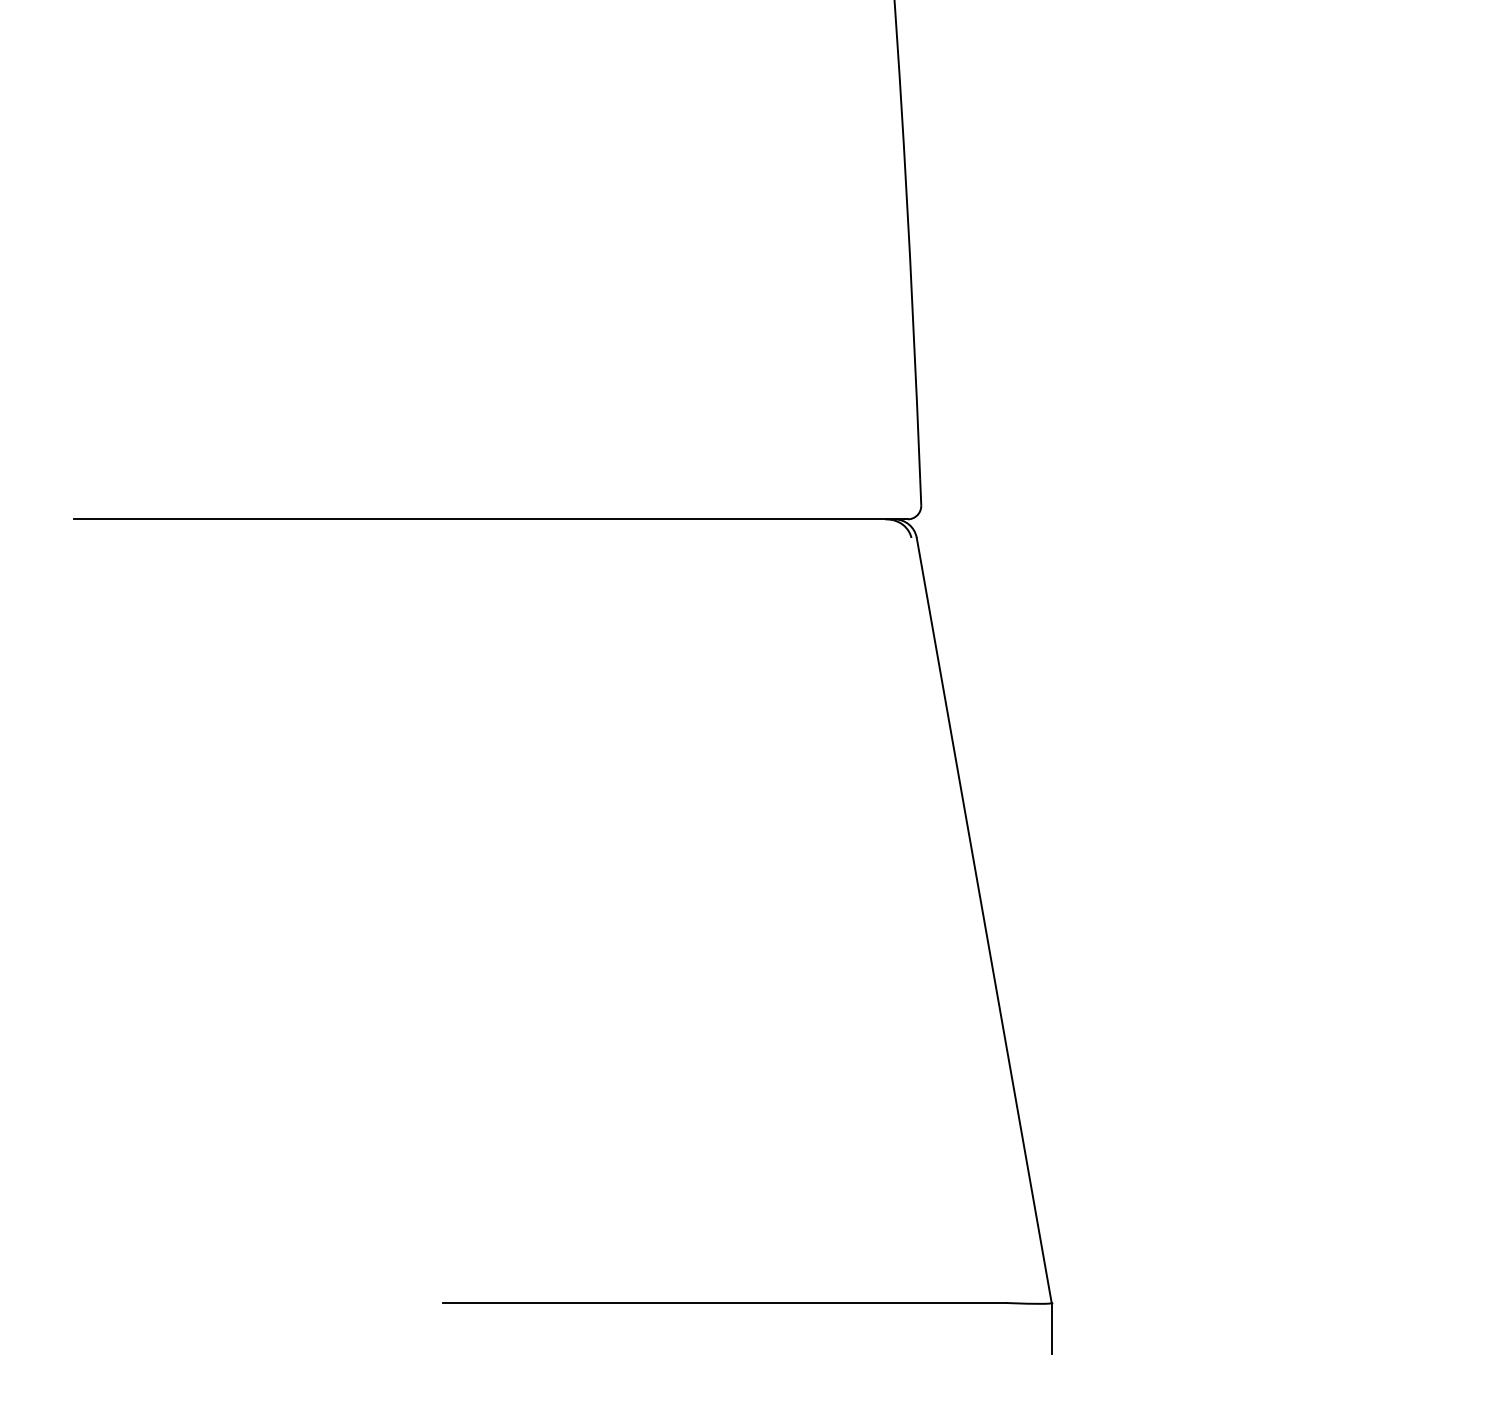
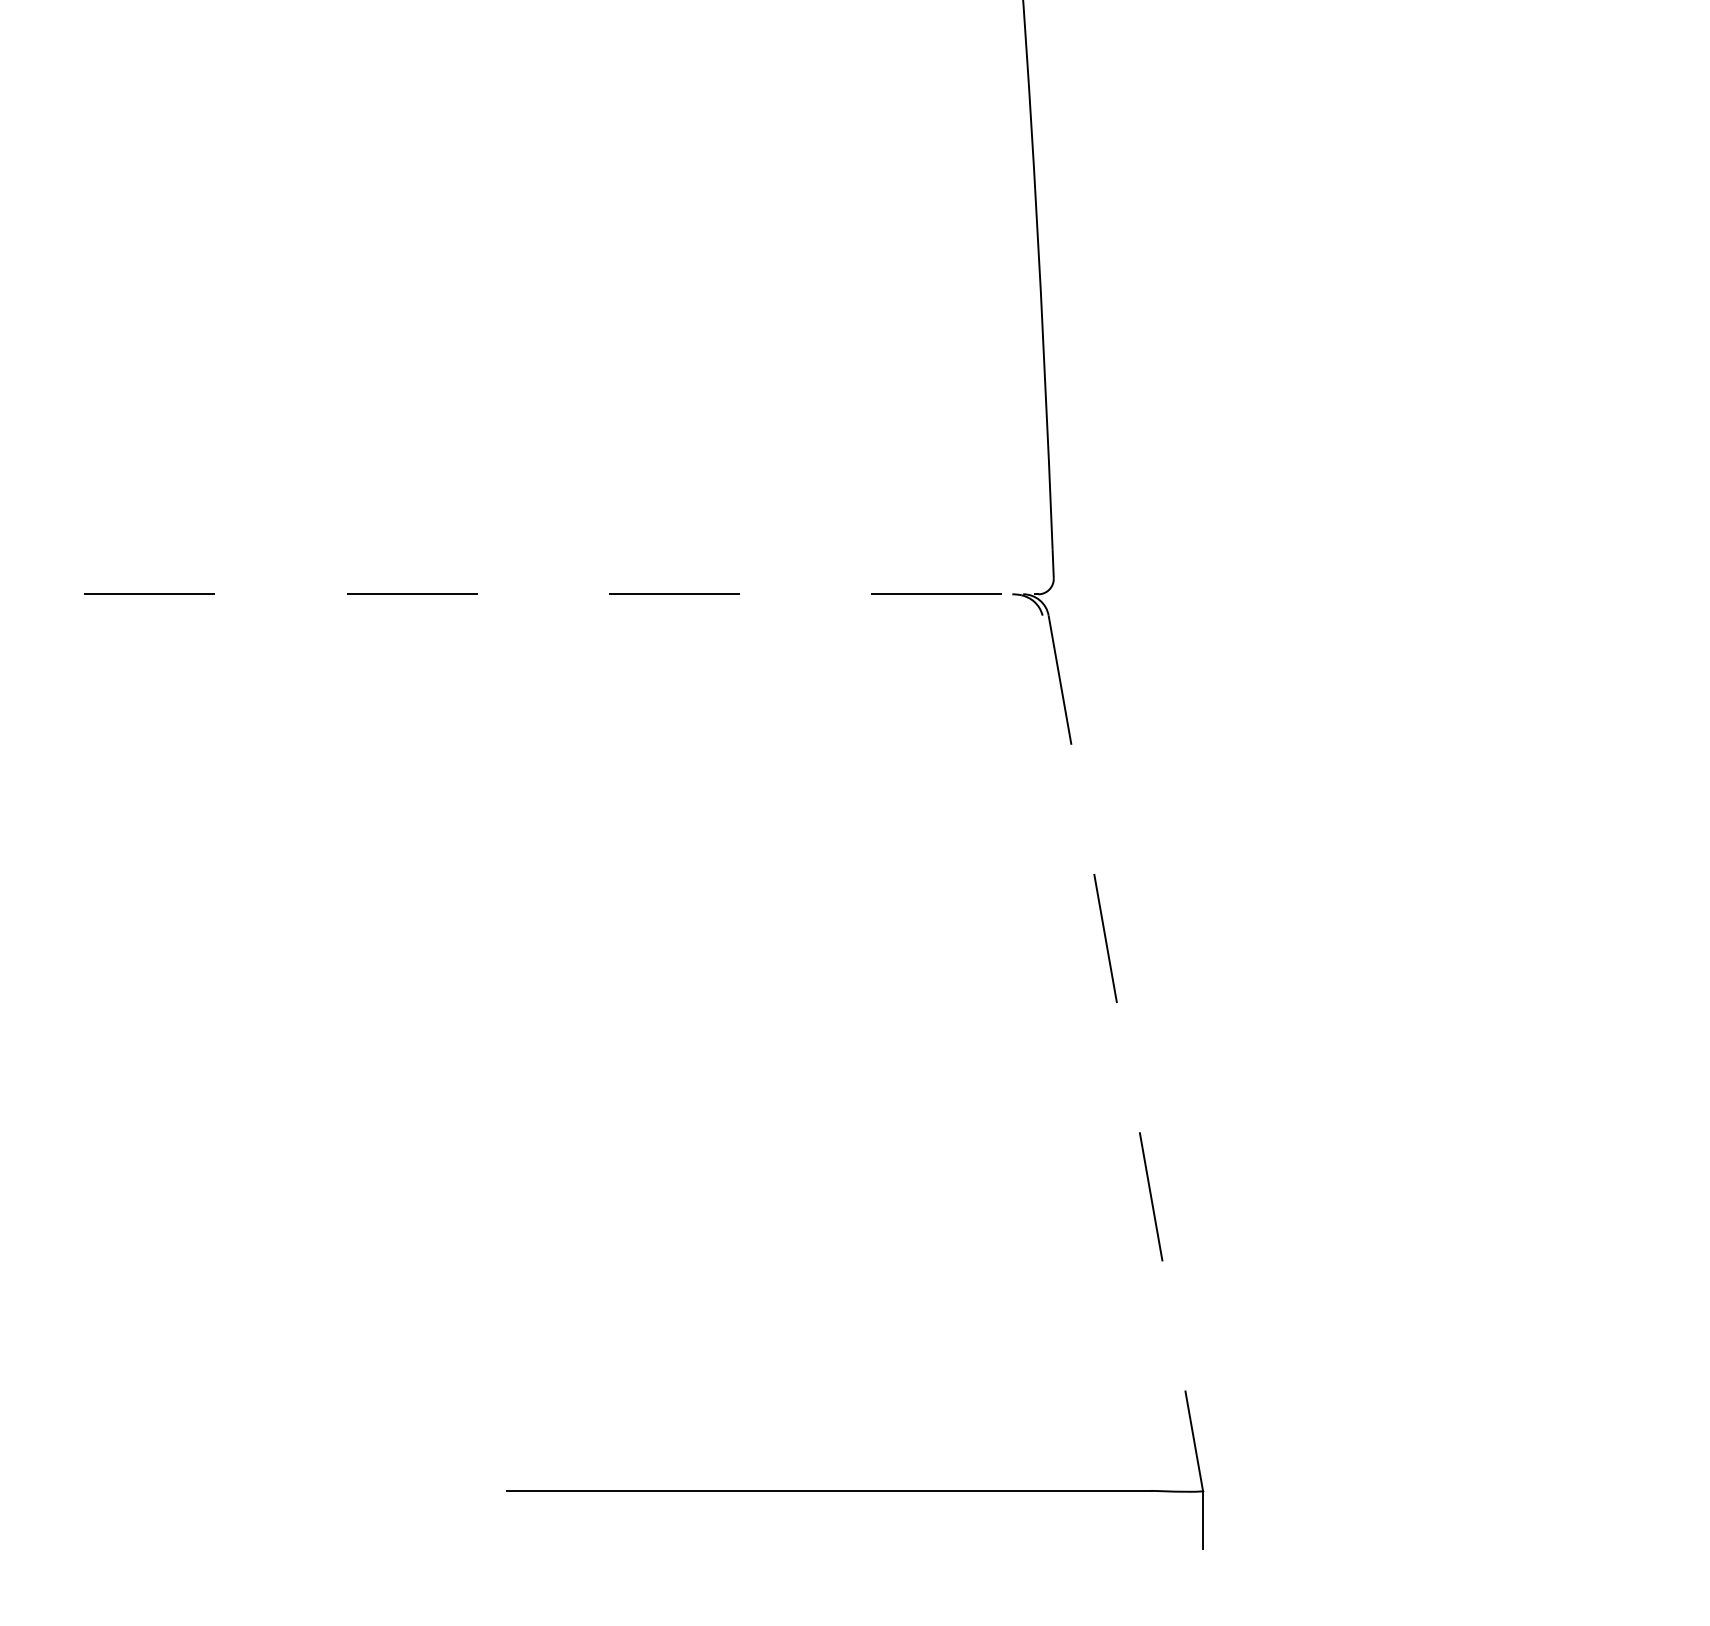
line: (489, 519) -> (559, 594), solid -> dashed
line: (984, 921) -> (1126, 1054), solid -> dashed

